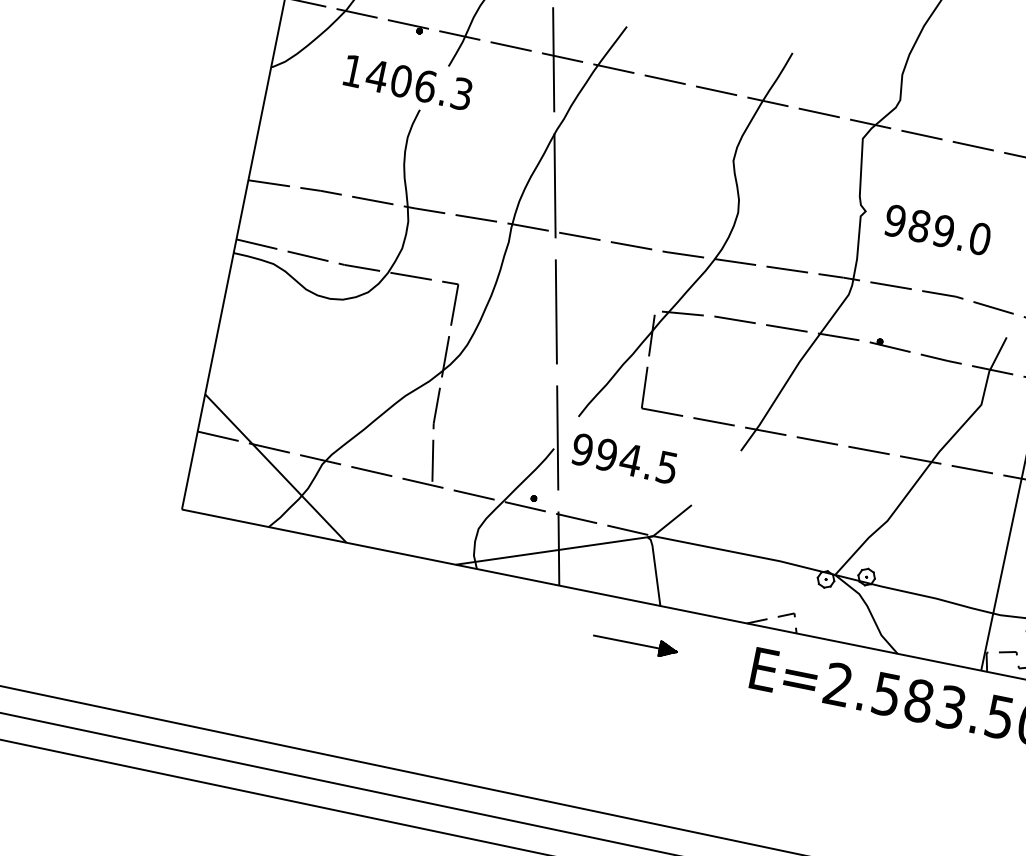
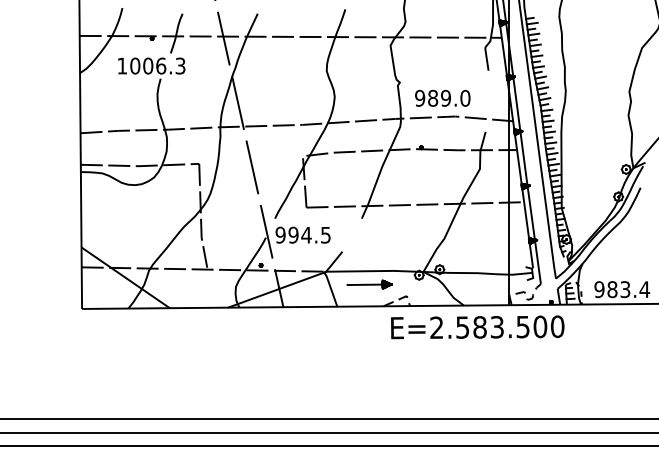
text: (376, 74) -> (134, 65), 1406.3 -> 1006.3
text: (937, 228) -> (442, 97), moved
part: (635, 643) -> (369, 284), moved

